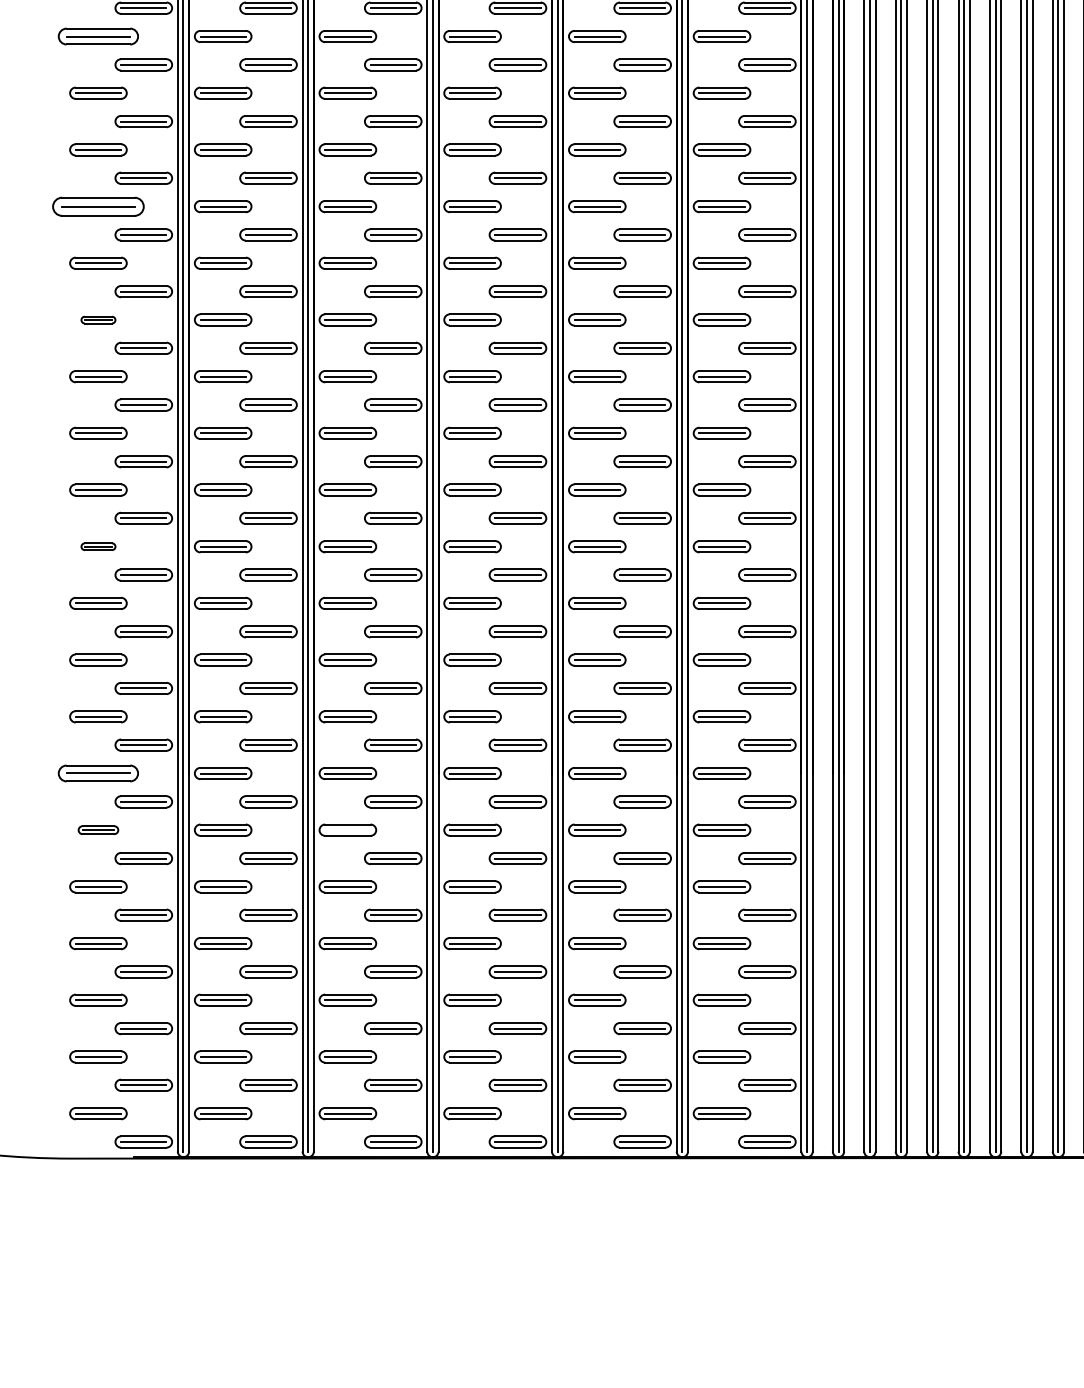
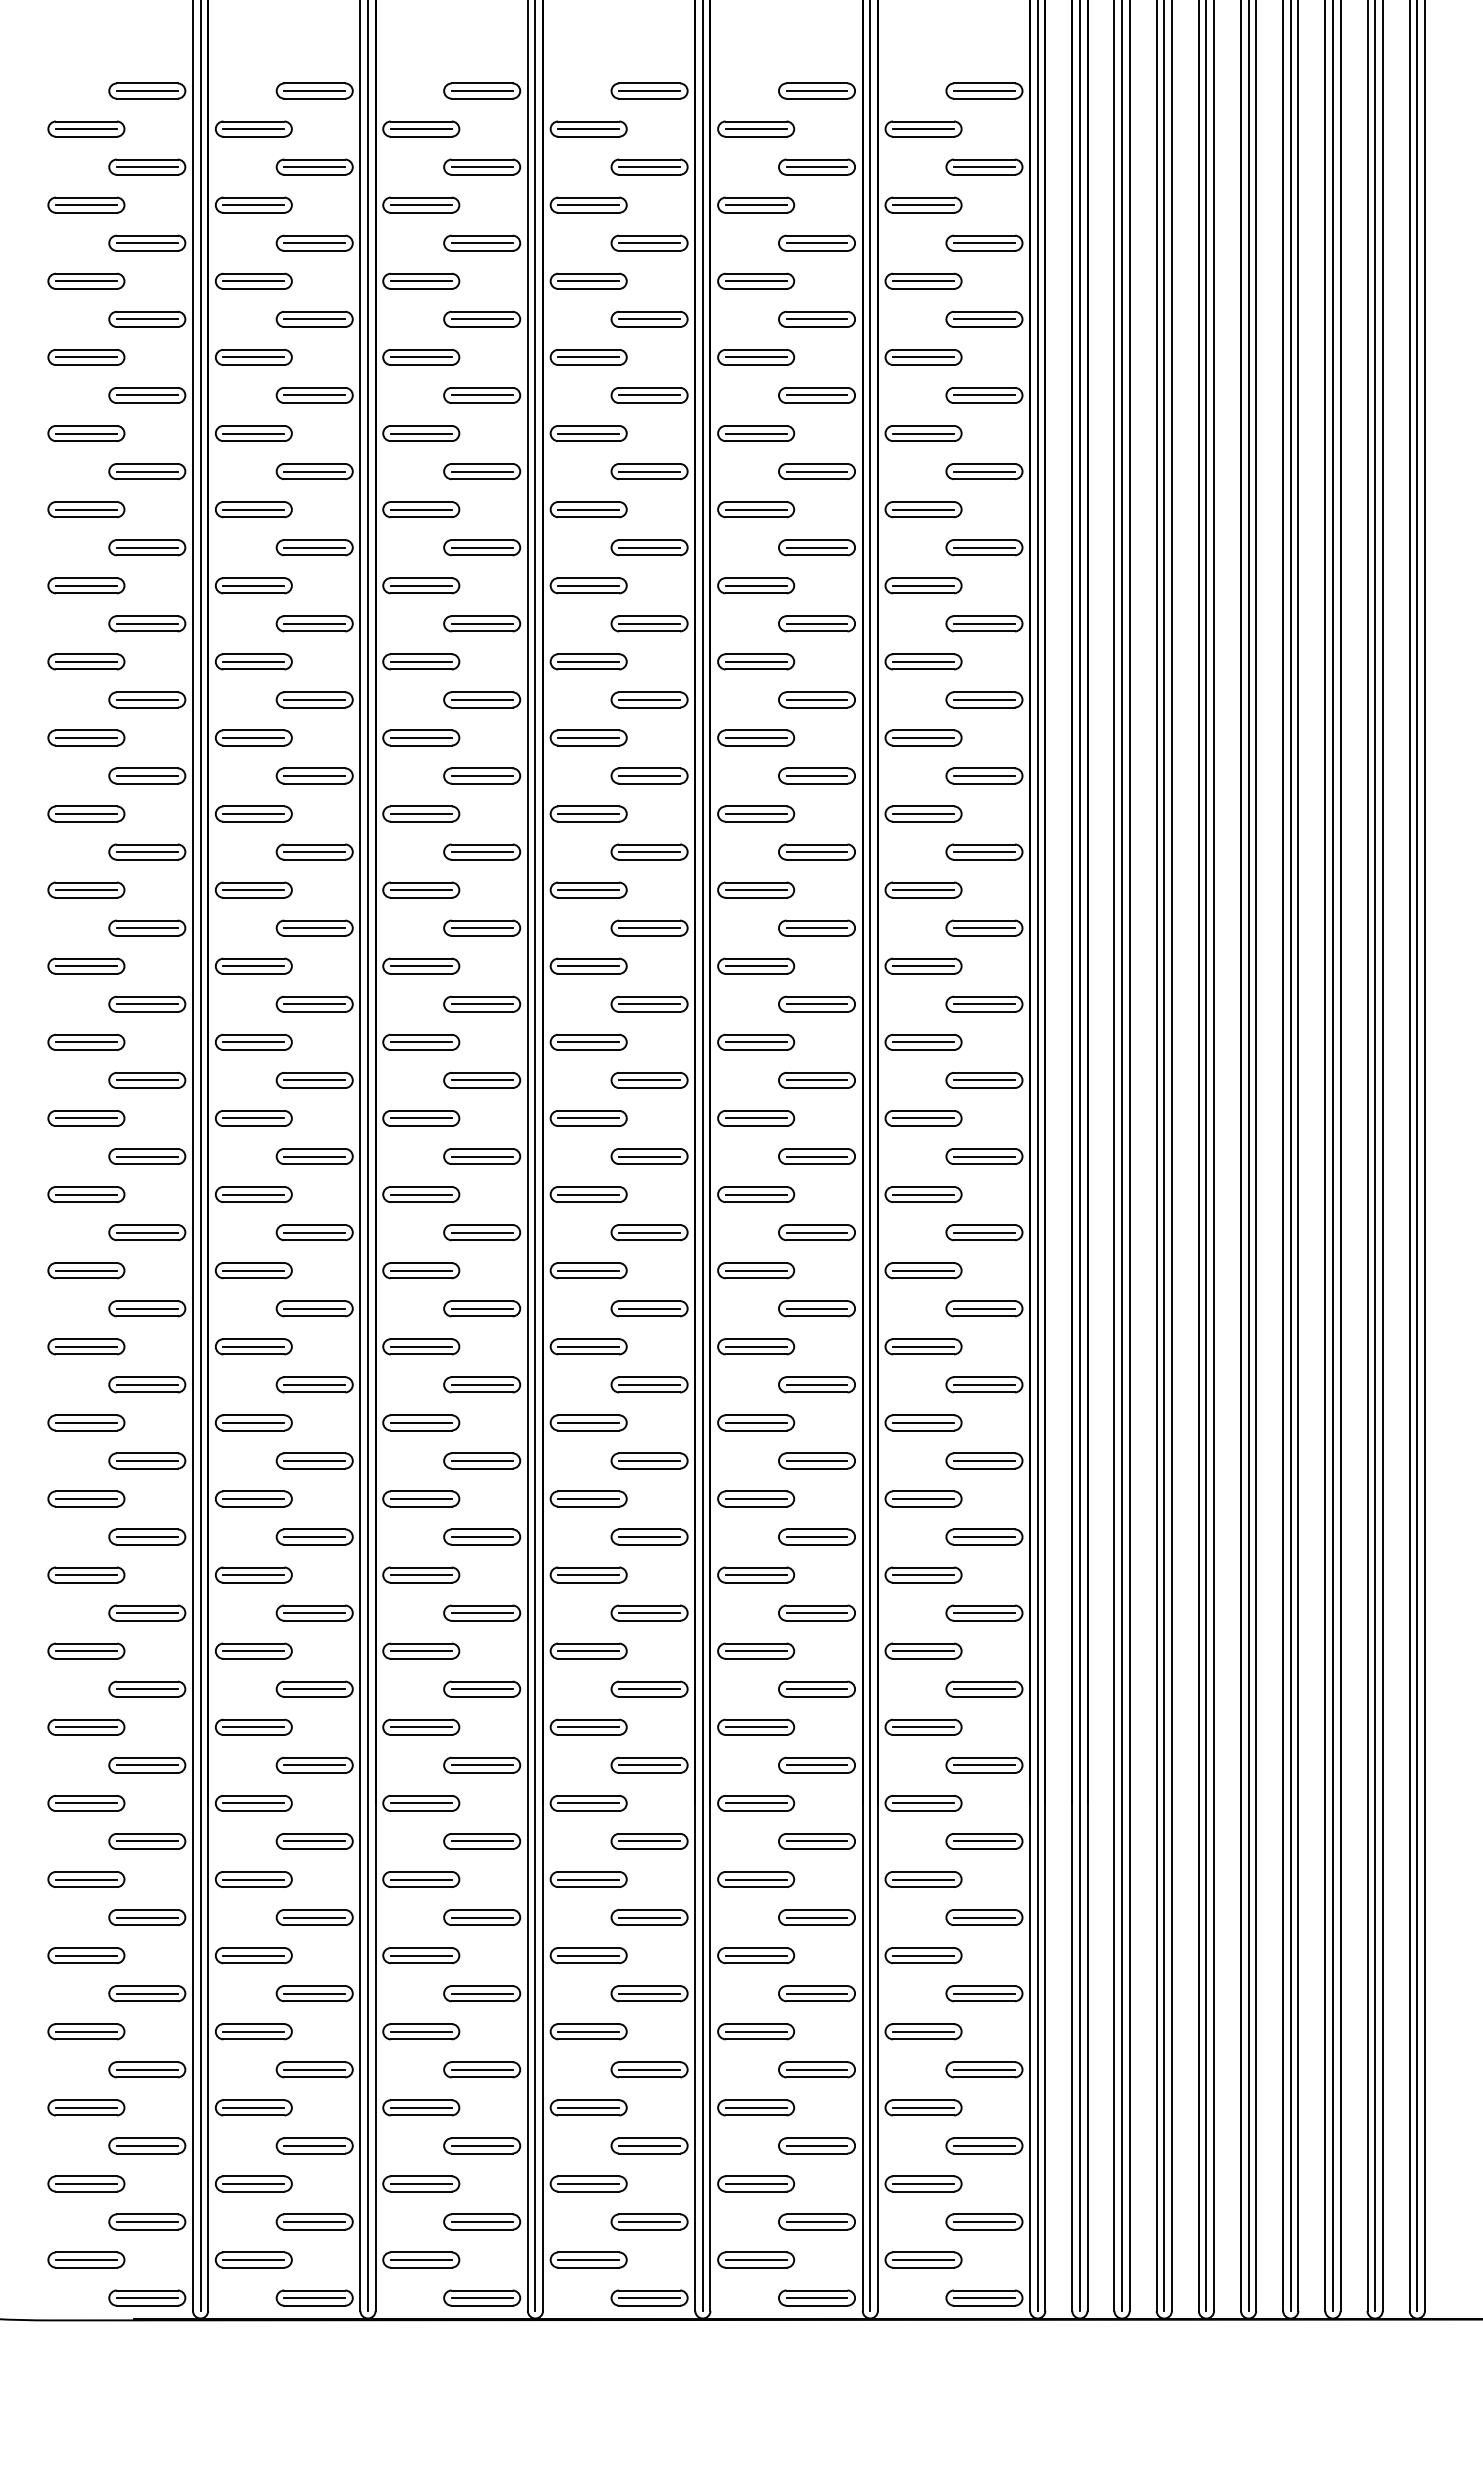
part: (98, 36) -> (86, 813), size x0.71
part: (98, 205) -> (86, 1041), size x0.62
part: (98, 319) -> (86, 1194), size x1.67
part: (98, 546) -> (86, 1498), size x1.67
part: (98, 773) -> (86, 1803), size x0.71
part: (98, 830) -> (86, 1879), size x1.43
line: (347, 830) -> (420, 1879), added

